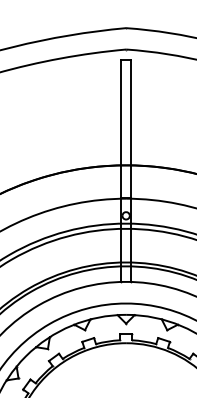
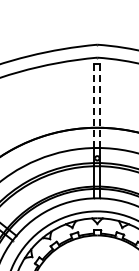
line: (121, 128) -> (94, 105), solid -> dashed
line: (131, 128) -> (100, 105), solid -> dashed

